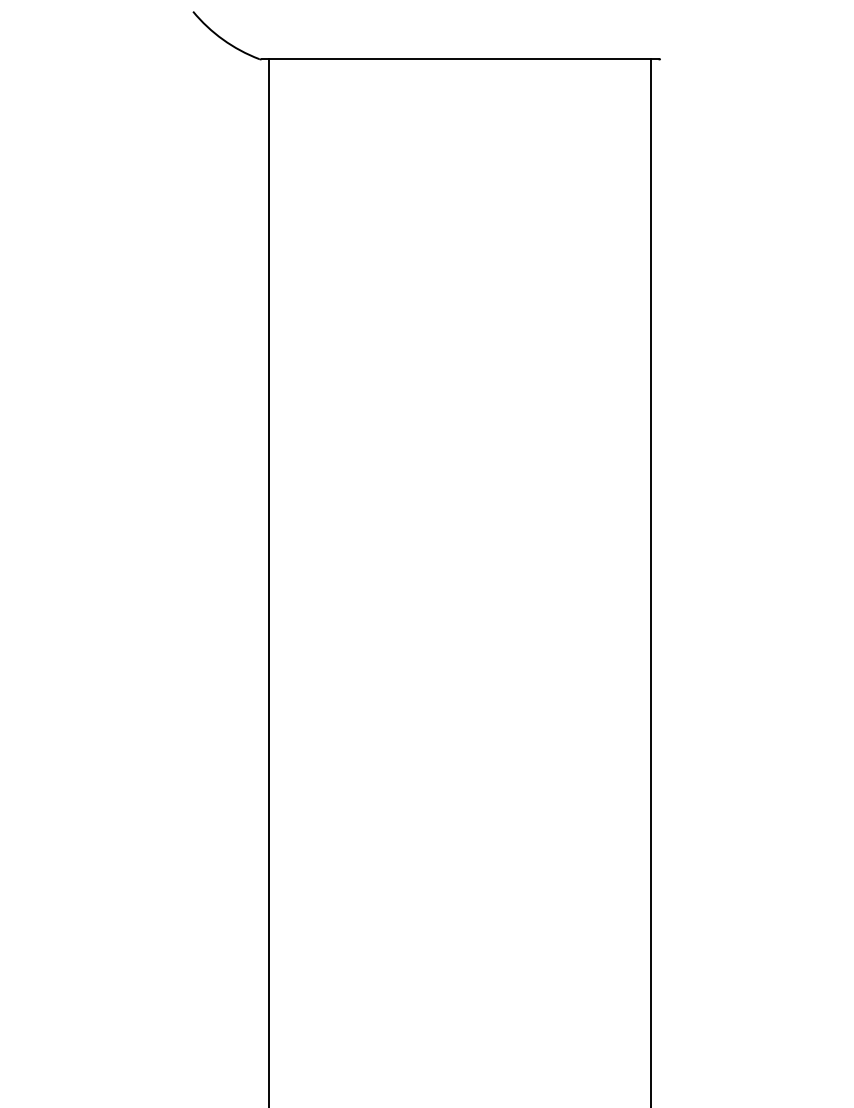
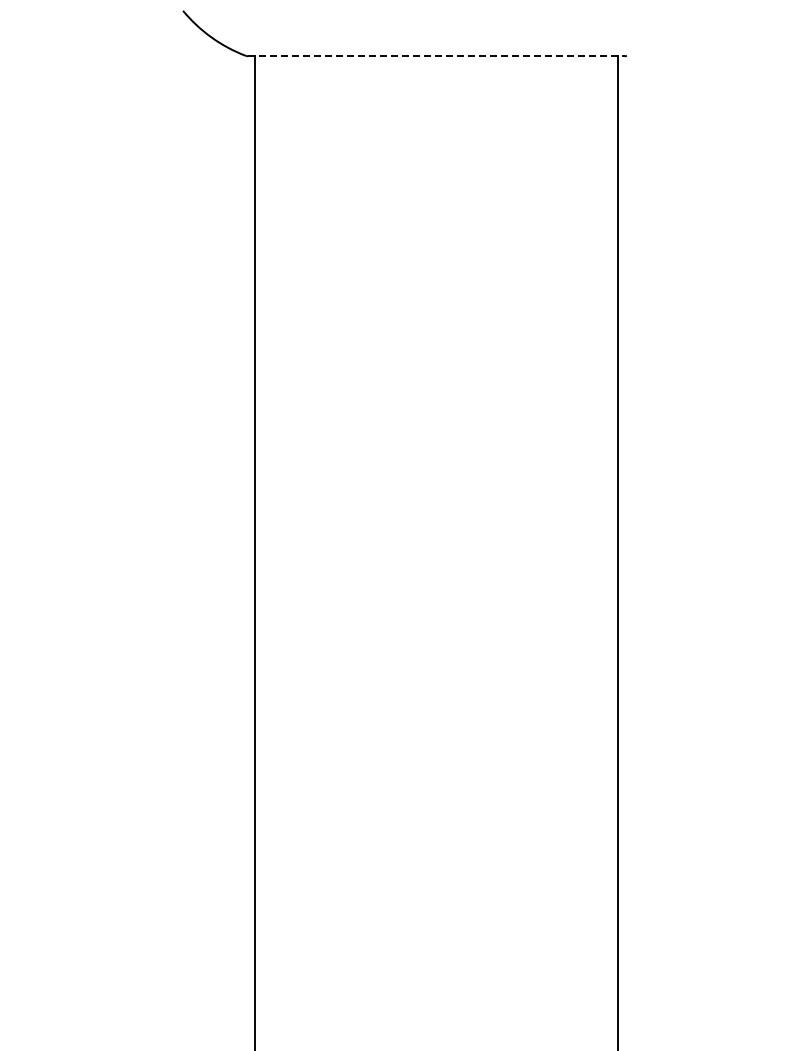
line: (460, 59) -> (436, 56), solid -> dashed

